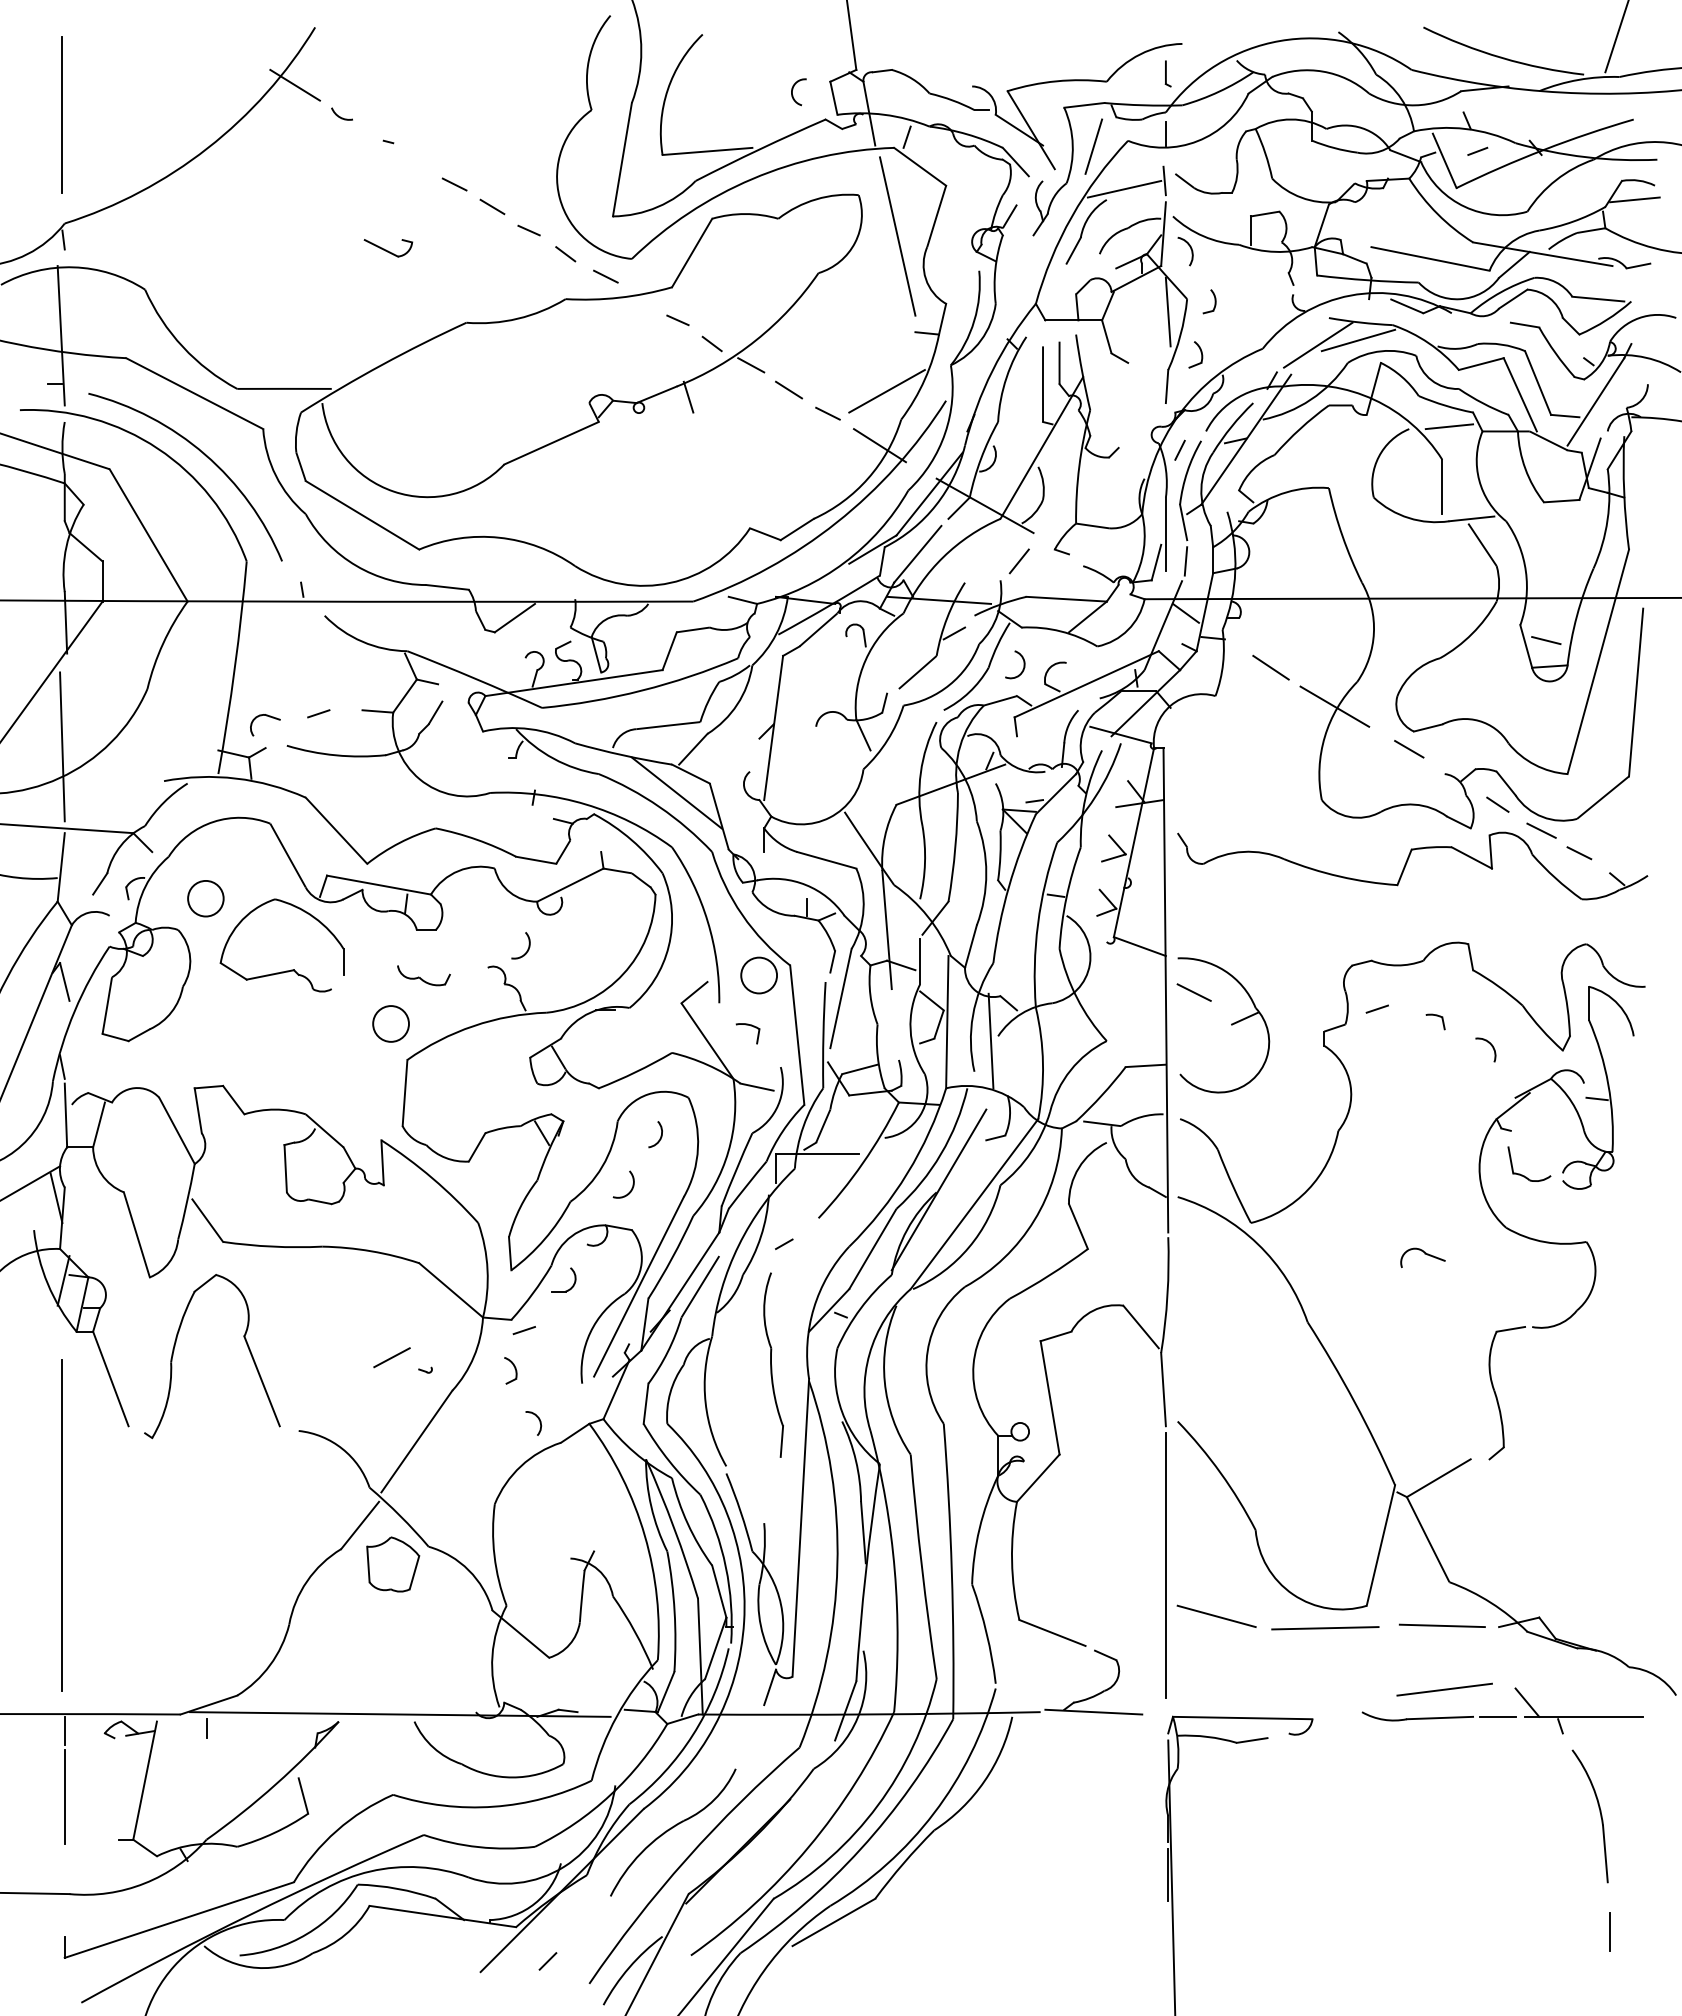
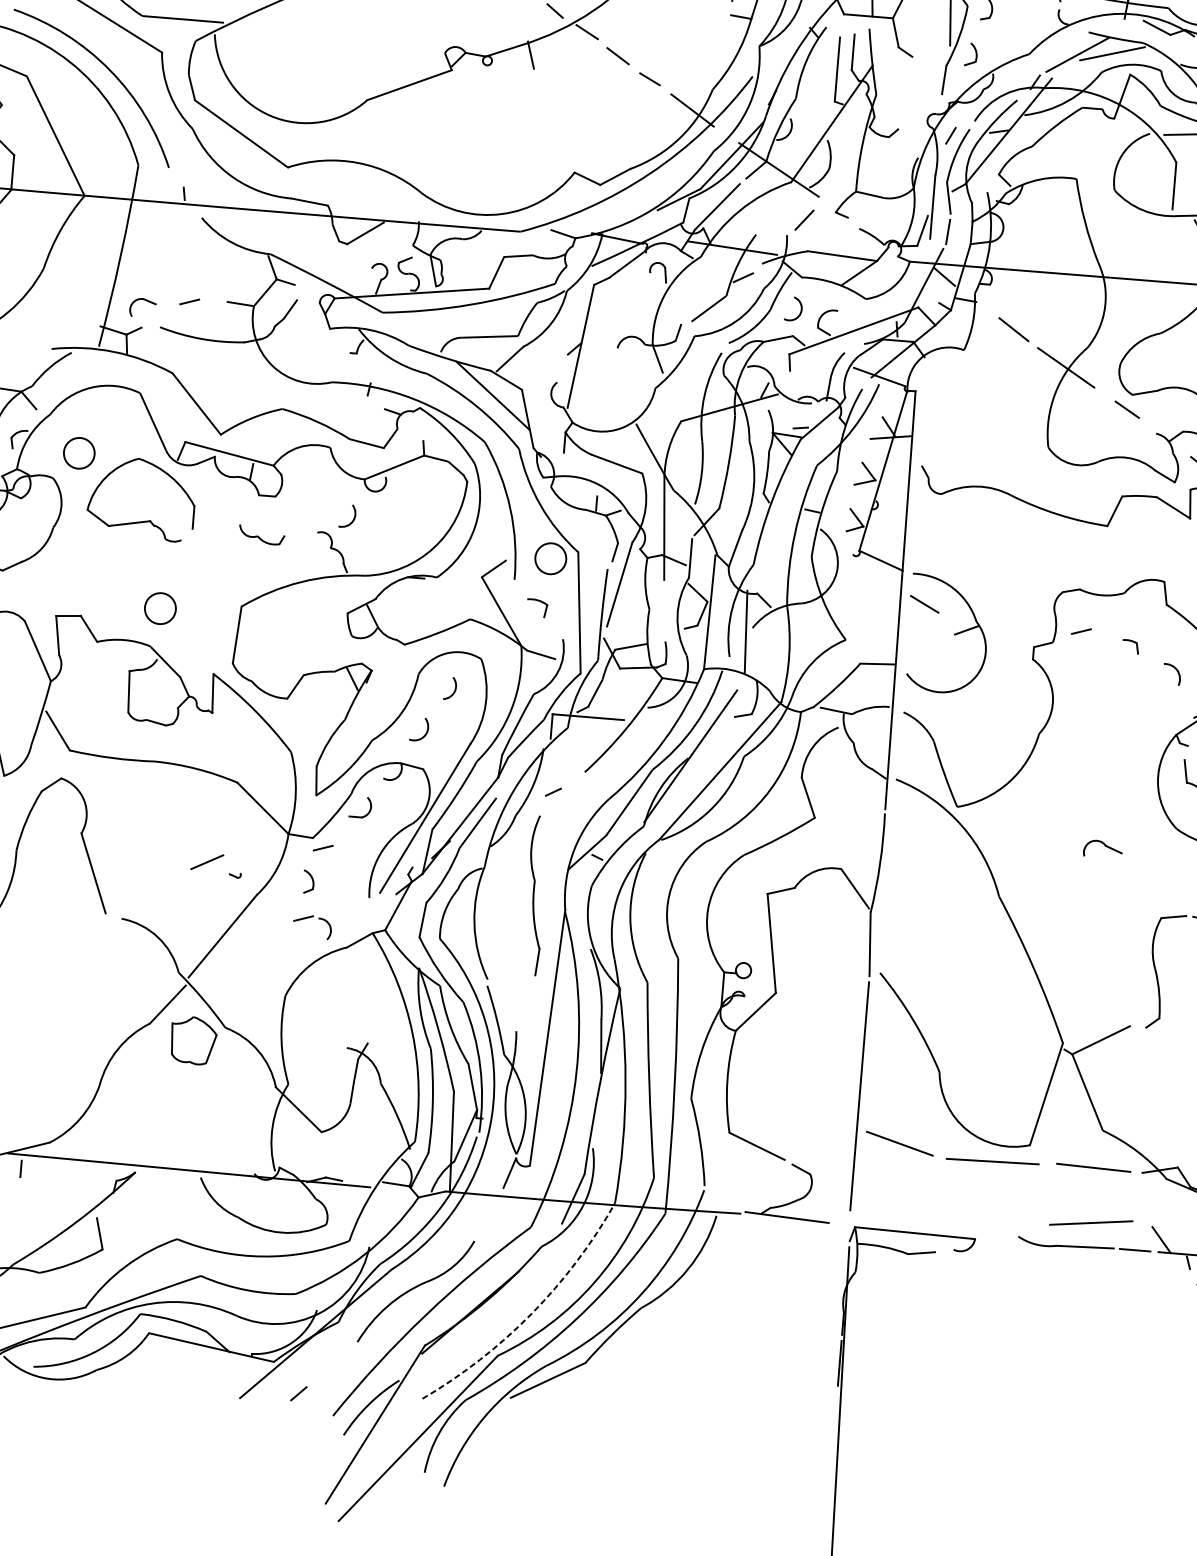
line: (886, 391) -> (702, 64), removed
circle: (390, 1023) -> (159, 608), moved
line: (507, 1413) -> (302, 918), added
arc: (808, 1847) -> (531, 1313), solid -> dashed

